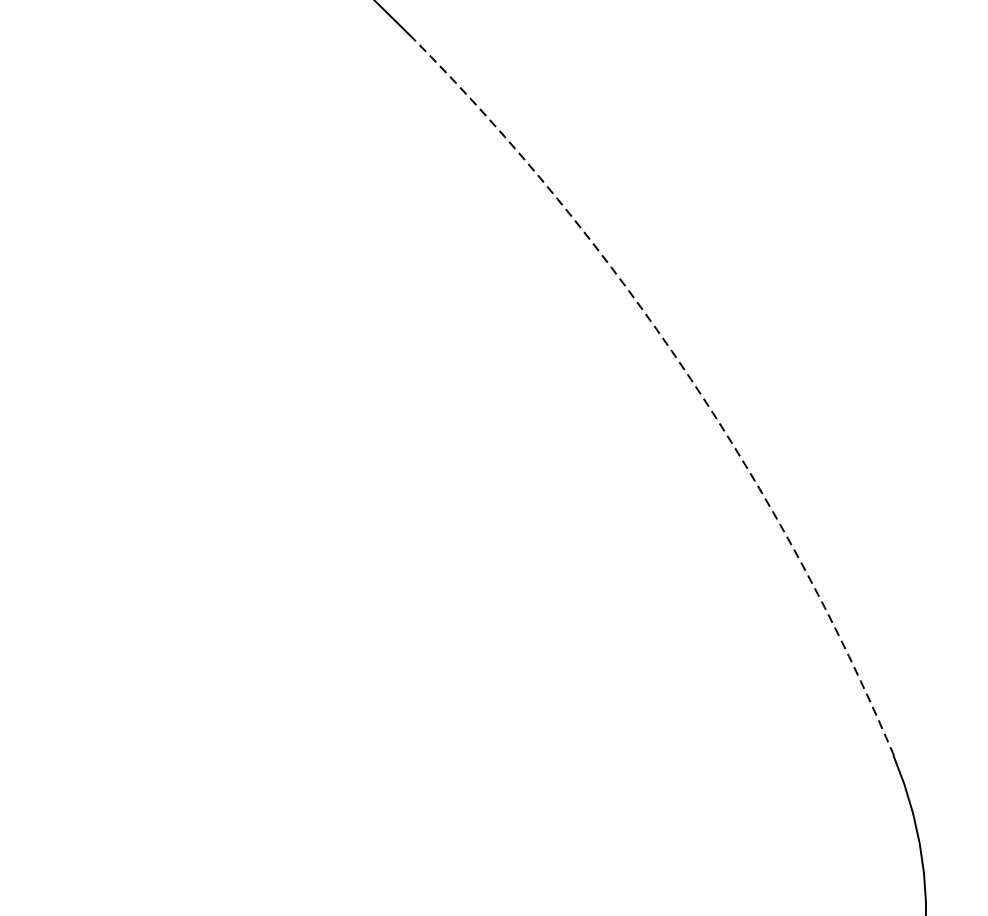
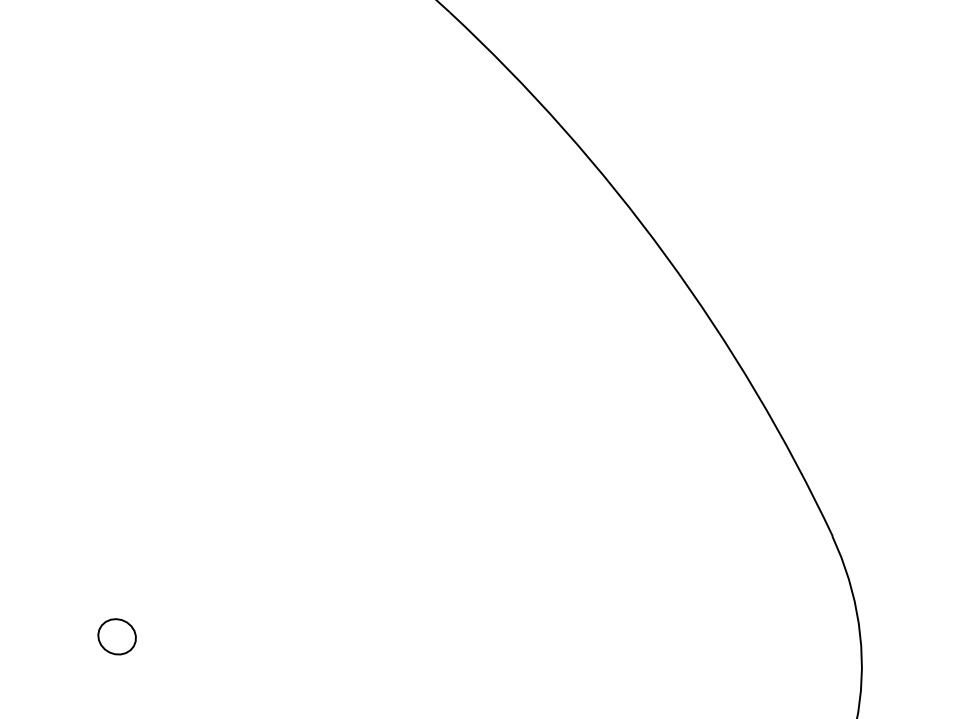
arc: (687, 374) -> (666, 256), dashed -> solid

